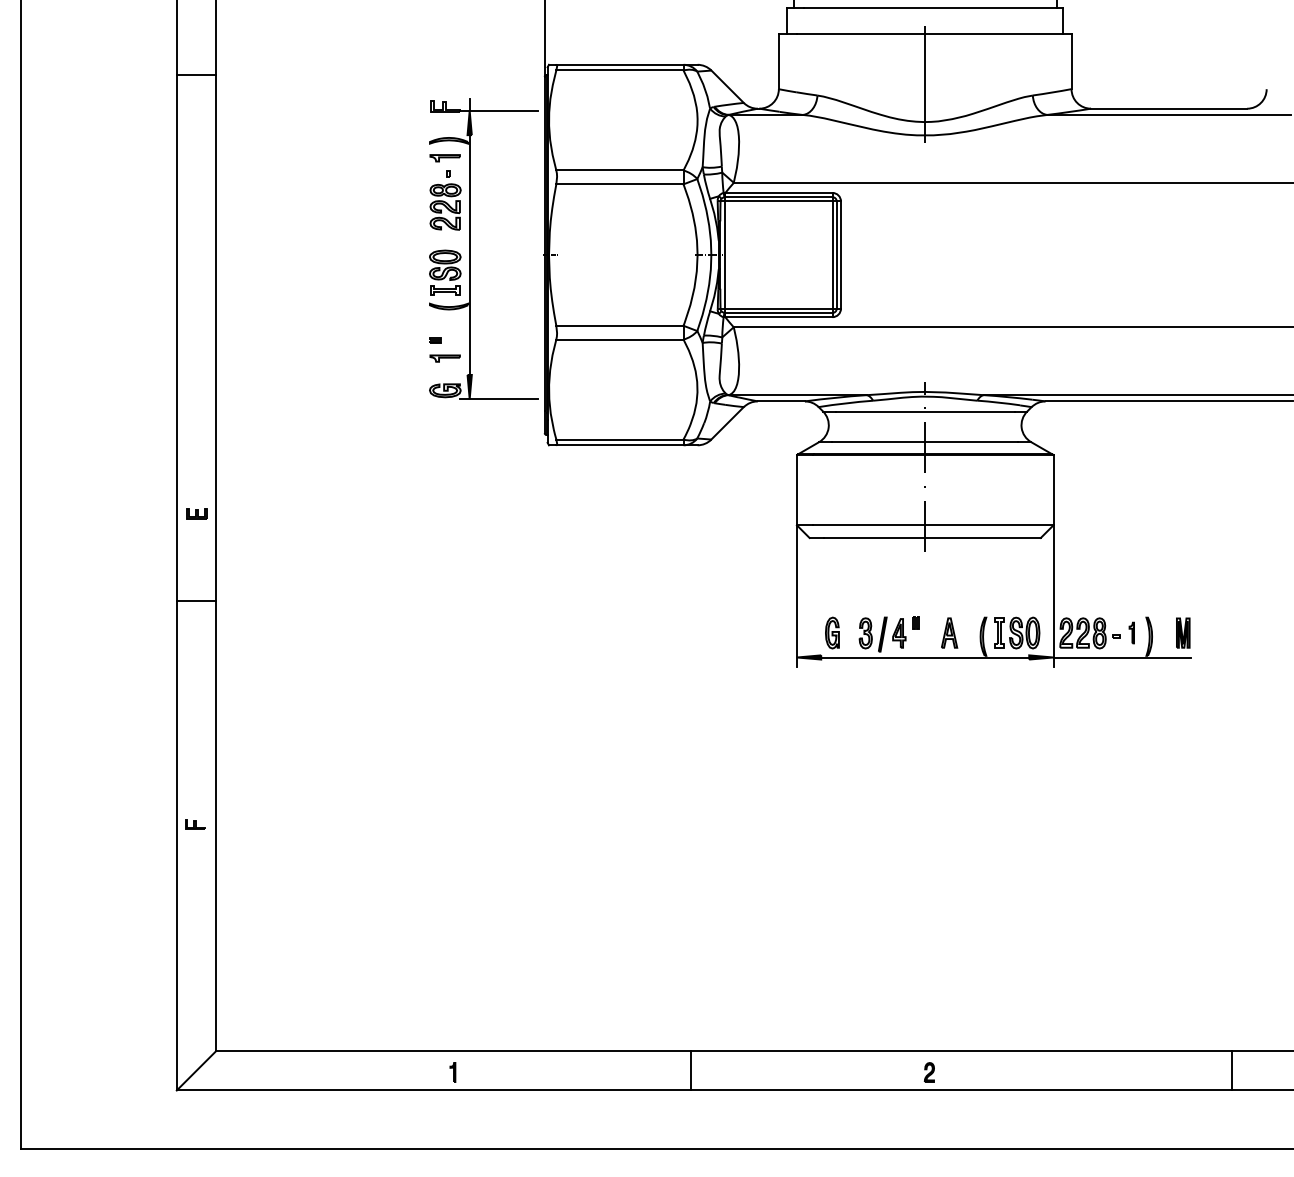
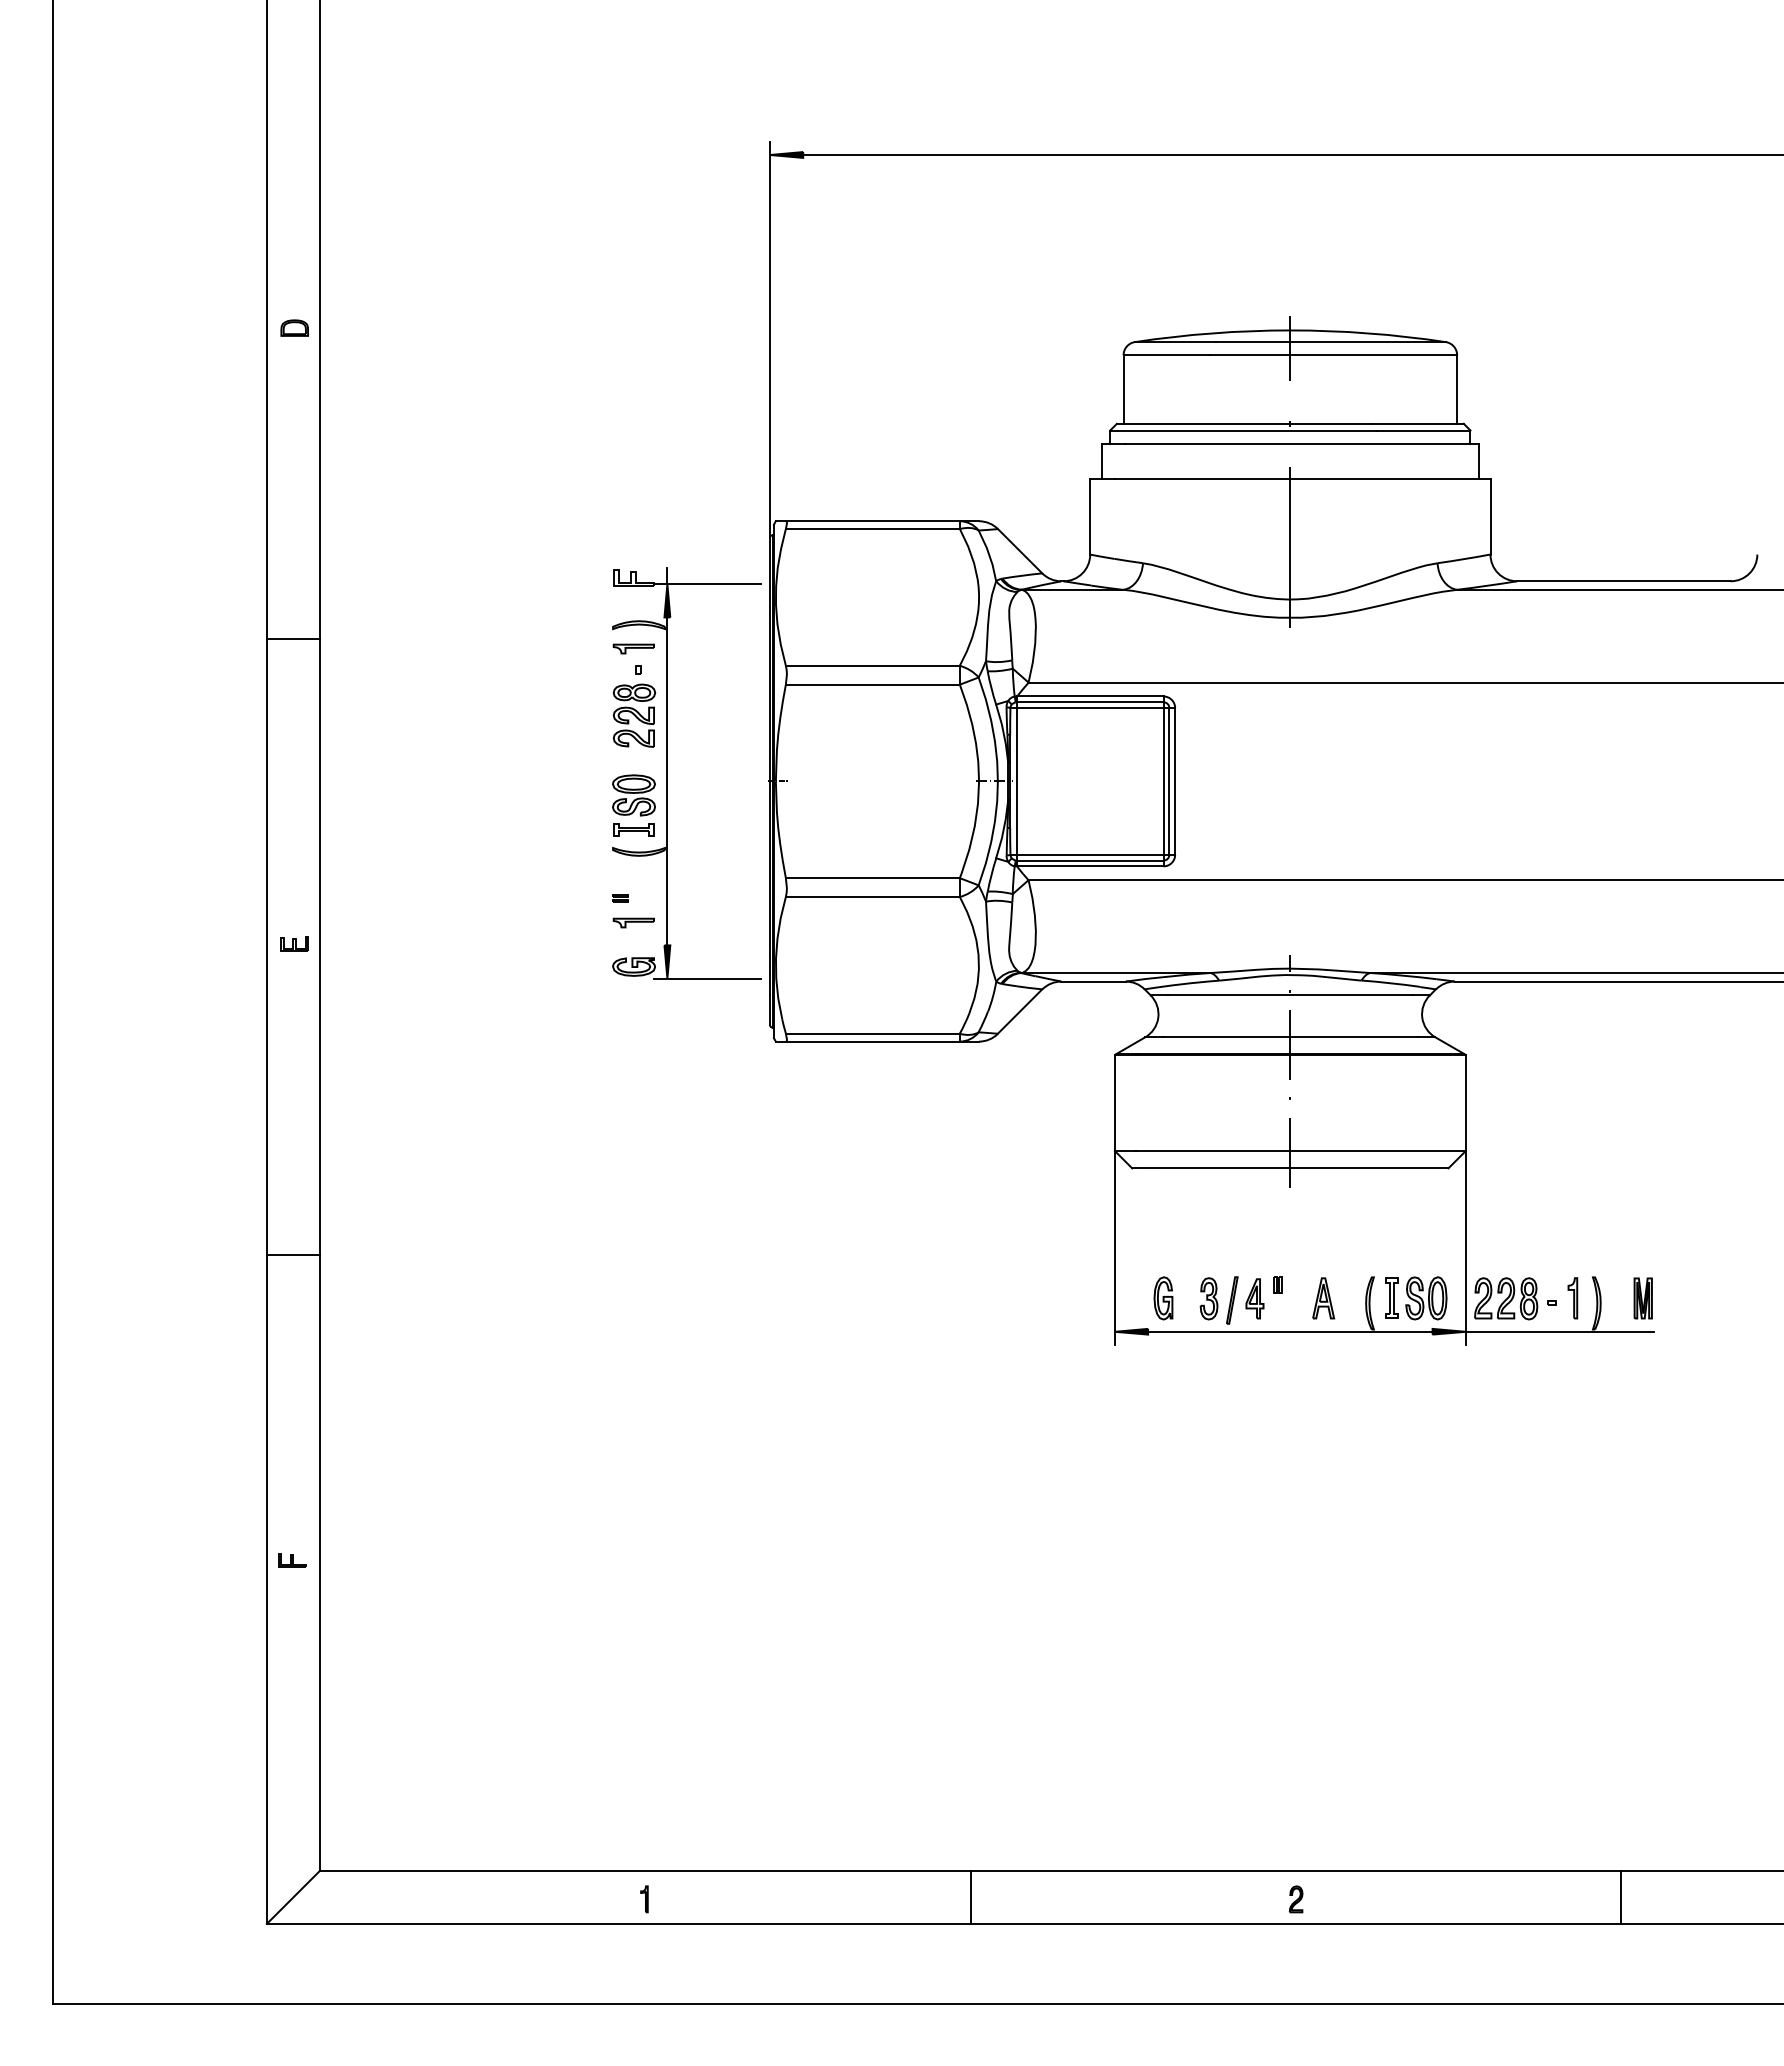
line: (196, 75) -> (293, 638), moved
part: (197, 513) -> (294, 943), moved
part: (1131, 633) -> (1572, 1298), size x1.43
line: (1232, 1070) -> (1621, 1896), moved

